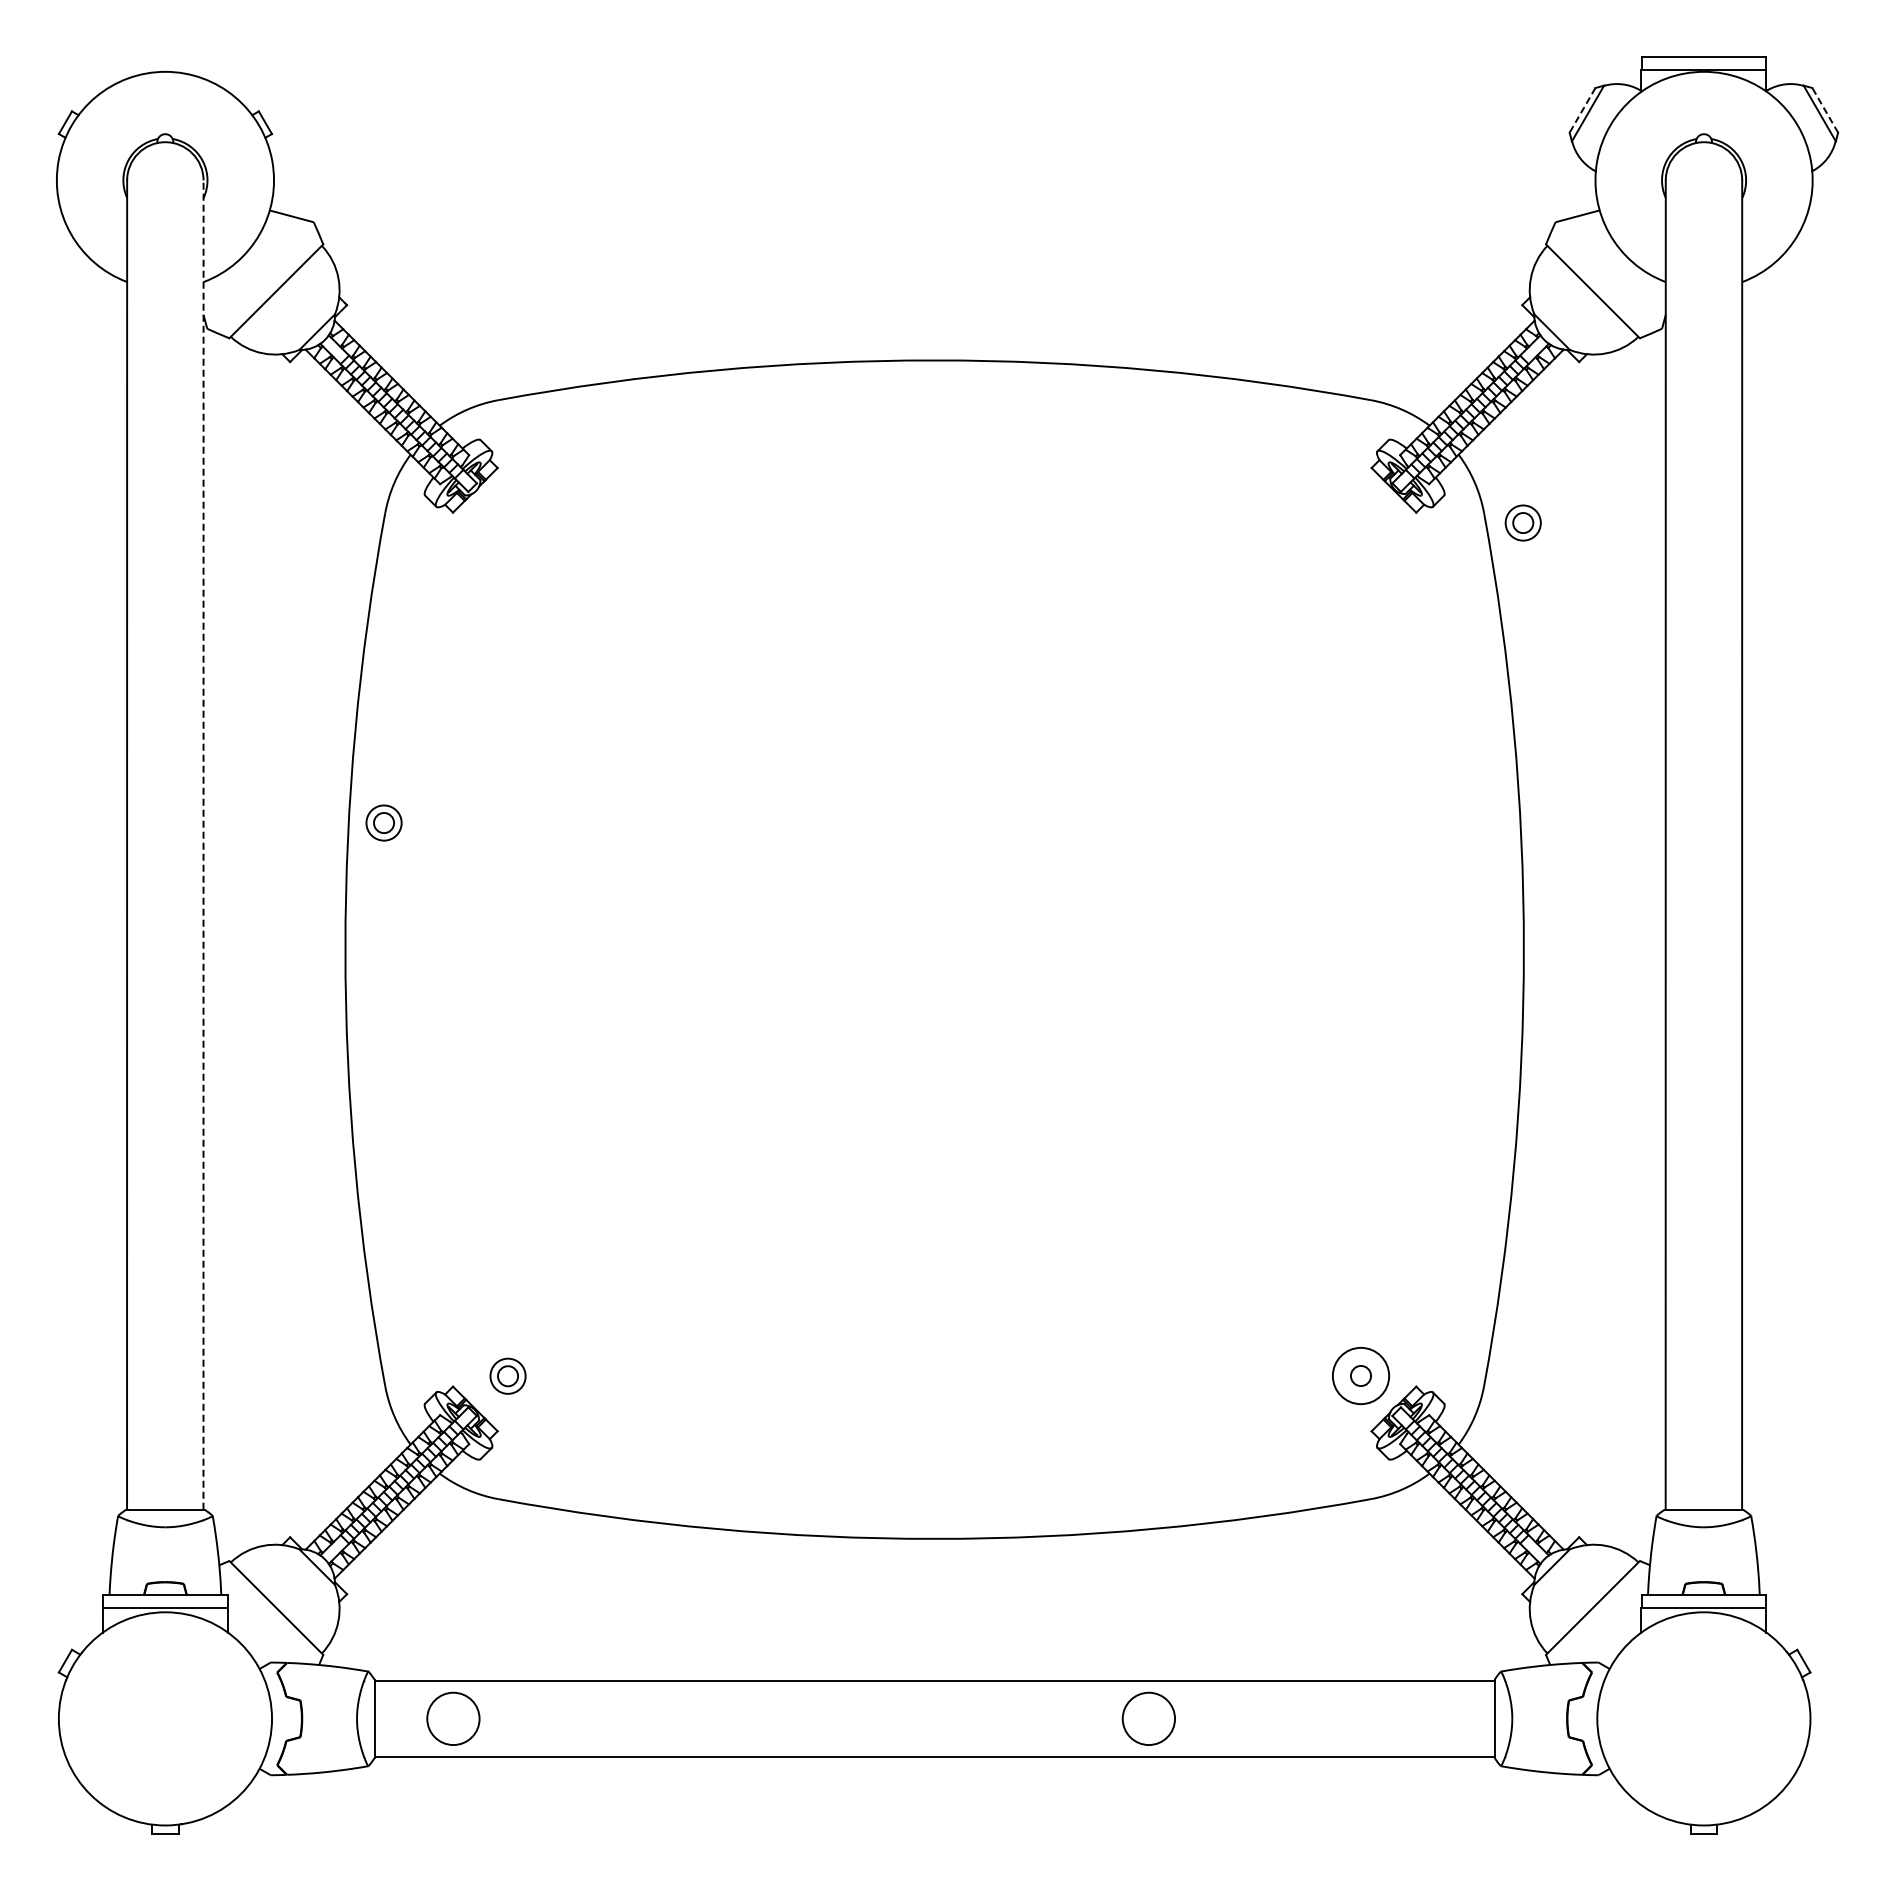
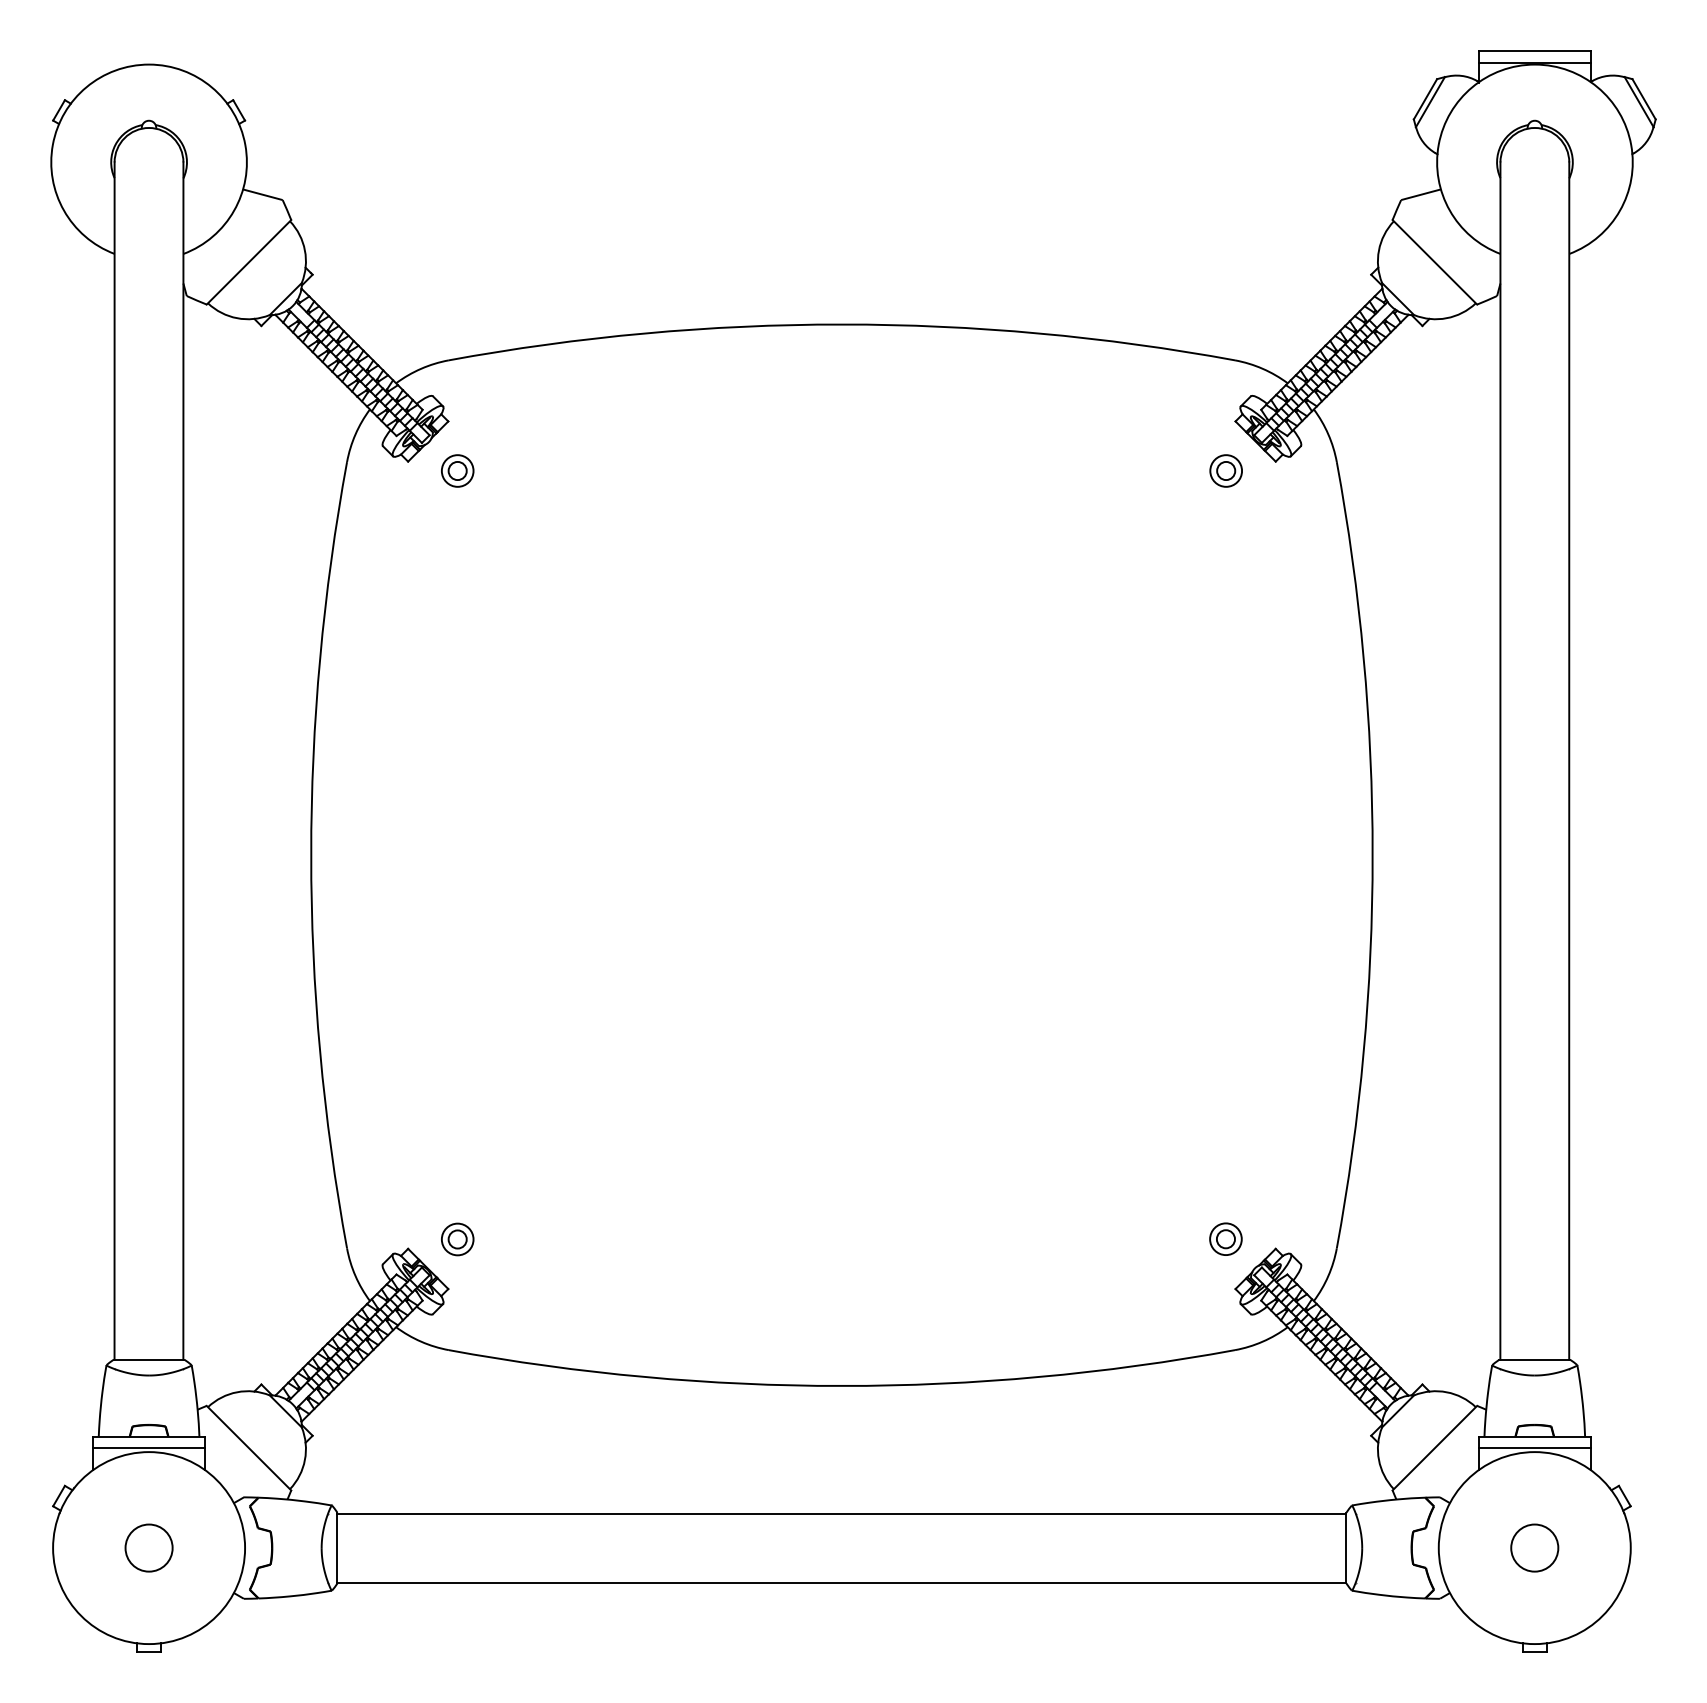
line: (1582, 110) -> (1425, 99), dashed -> solid
line: (1825, 110) -> (1644, 99), dashed -> solid
part: (1522, 522) -> (1225, 470), moved
part: (383, 822) -> (457, 470), moved
line: (203, 845) -> (183, 761), dashed -> solid
circle: (1360, 1375) -> (1225, 1238), size x0.62
circle: (453, 1718) -> (149, 1547), moved
circle: (1148, 1718) -> (1534, 1547), moved

